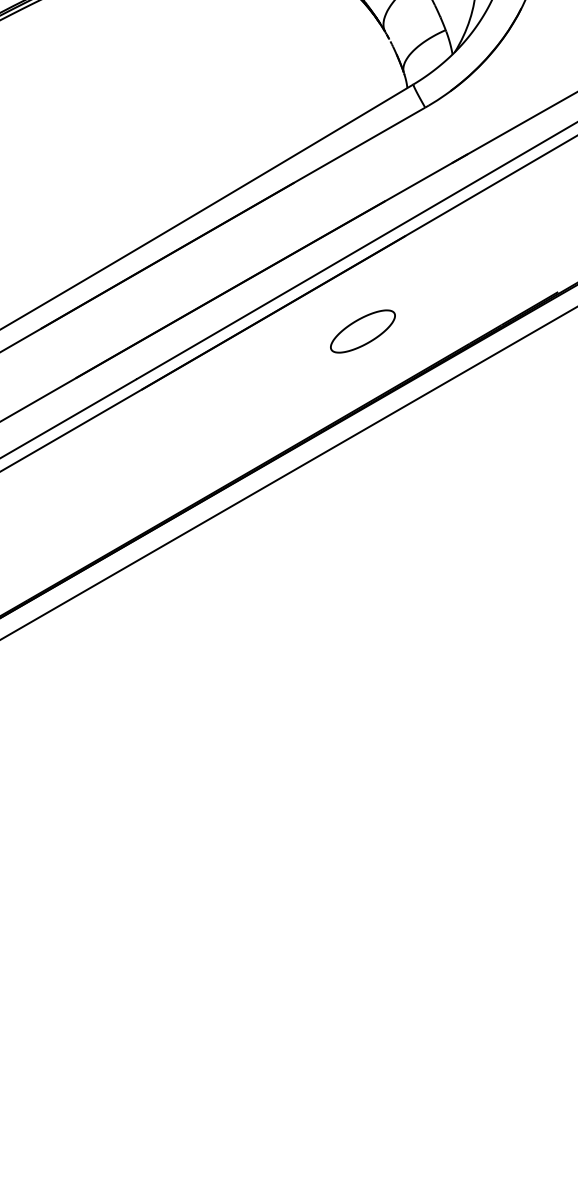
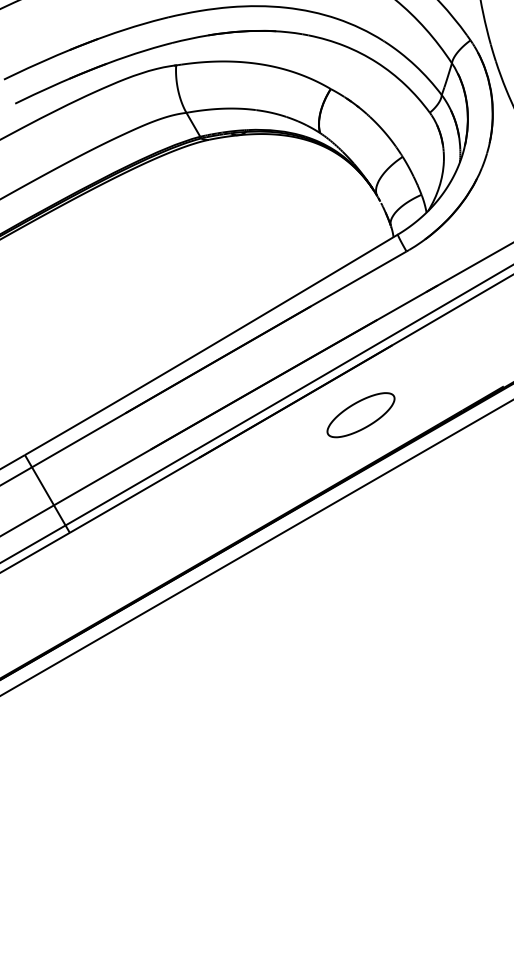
part: (362, 331) -> (360, 415), size x1.43

